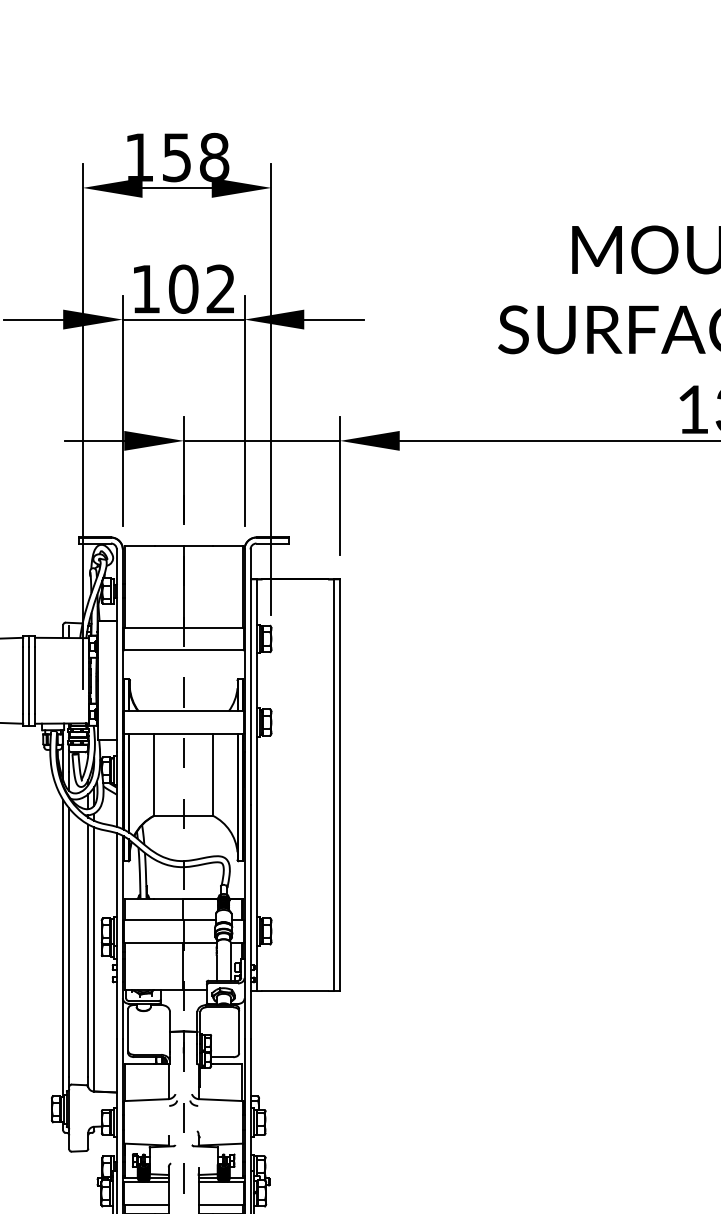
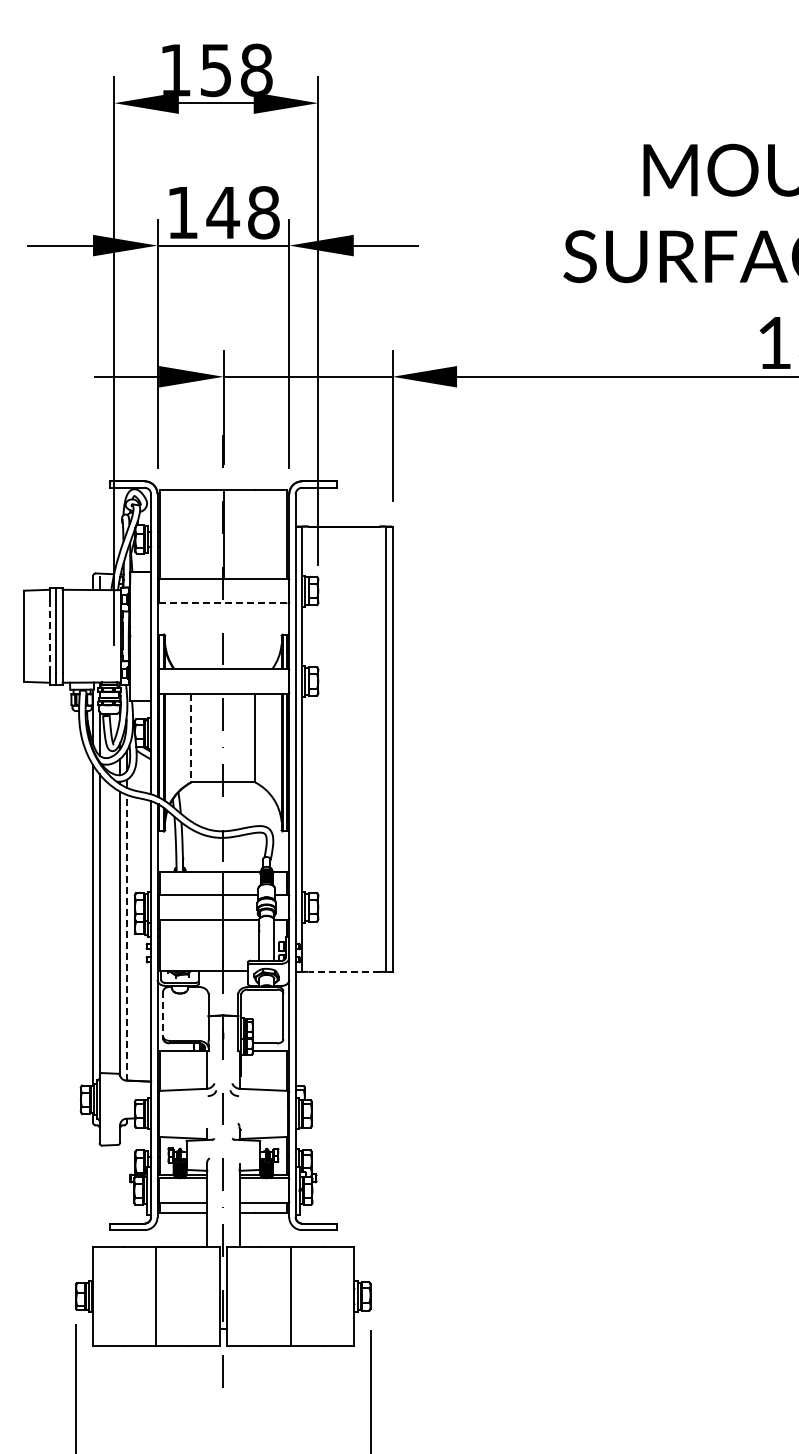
text: (201, 288) -> (242, 212), 102 -> 148
line: (183, 650) -> (223, 603), solid -> dashed
line: (22, 680) -> (49, 635), solid -> dashed
line: (154, 775) -> (191, 738), solid -> dashed
line: (94, 959) -> (126, 937), solid -> dashed
line: (295, 990) -> (344, 971), solid -> dashed
line: (128, 1029) -> (163, 1013), solid -> dashed

